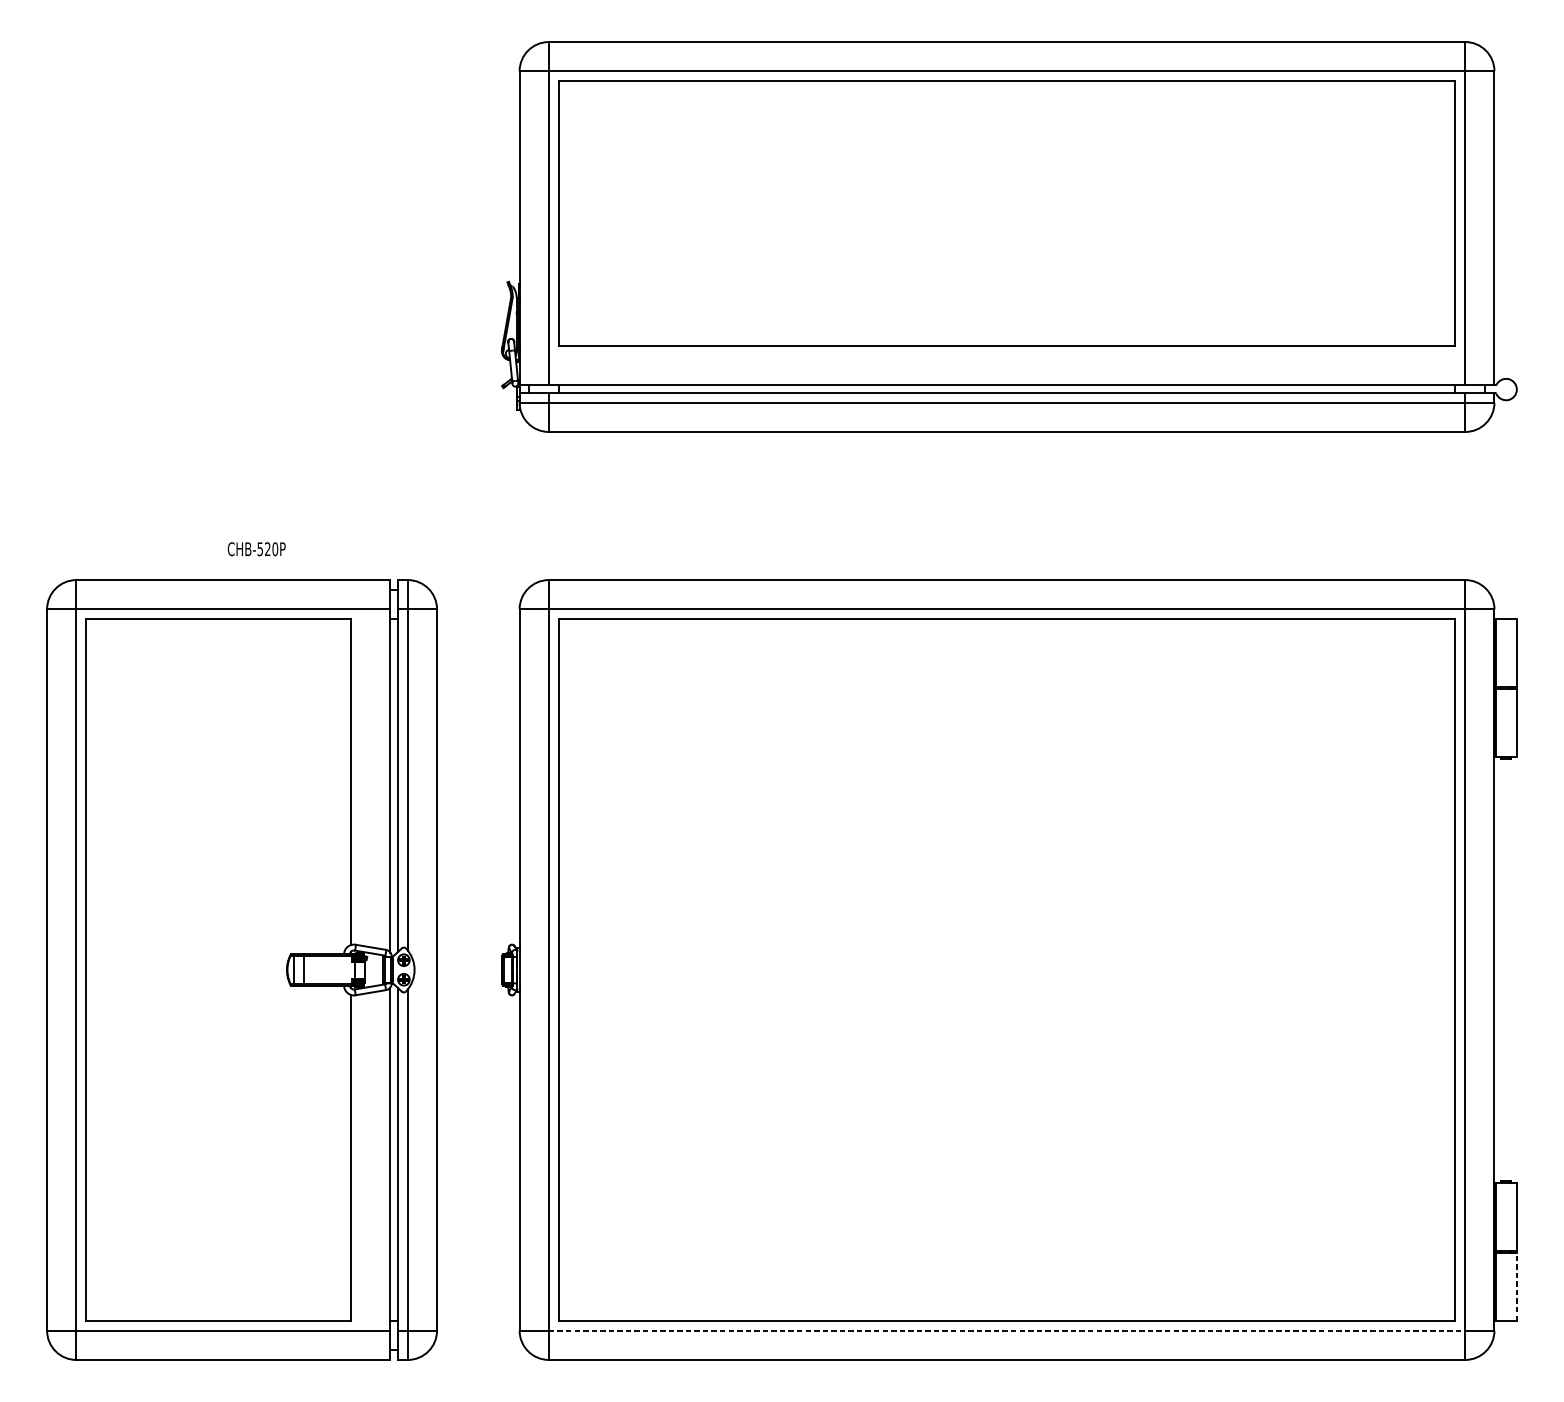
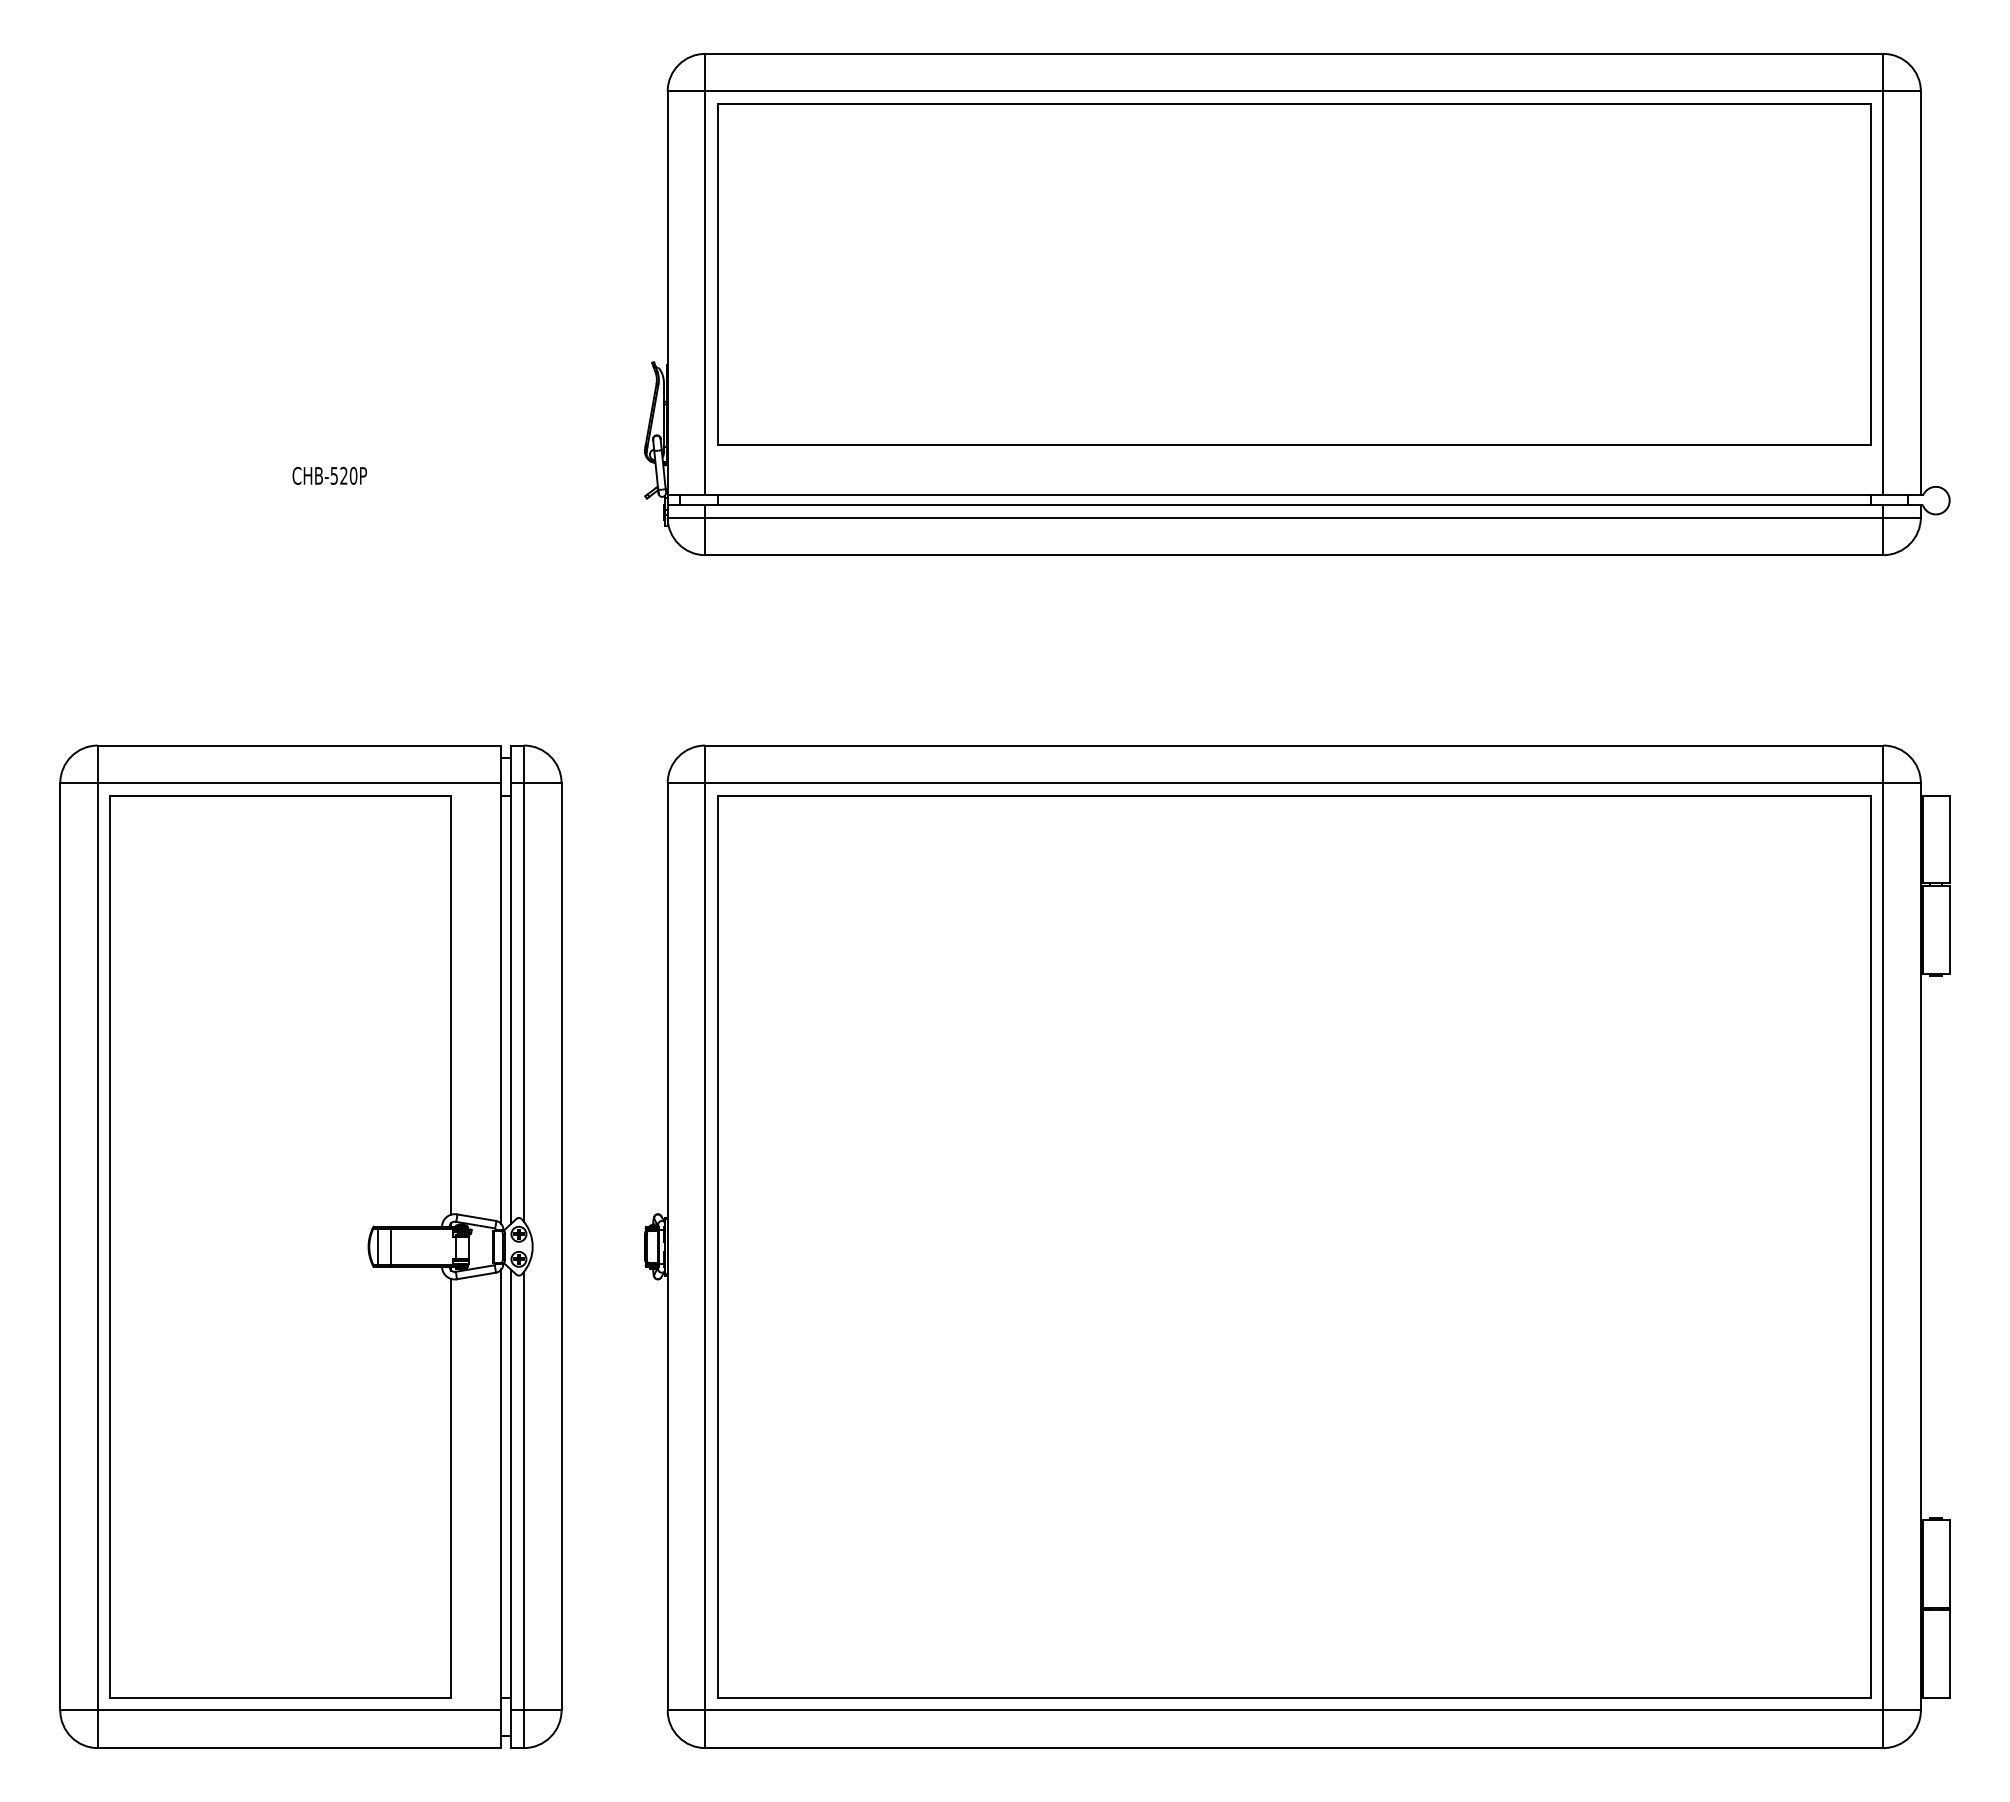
text: (256, 548) -> (329, 475), moved
line: (1516, 1287) -> (1949, 1654), dashed -> solid
line: (1007, 1330) -> (1294, 1710), dashed -> solid

